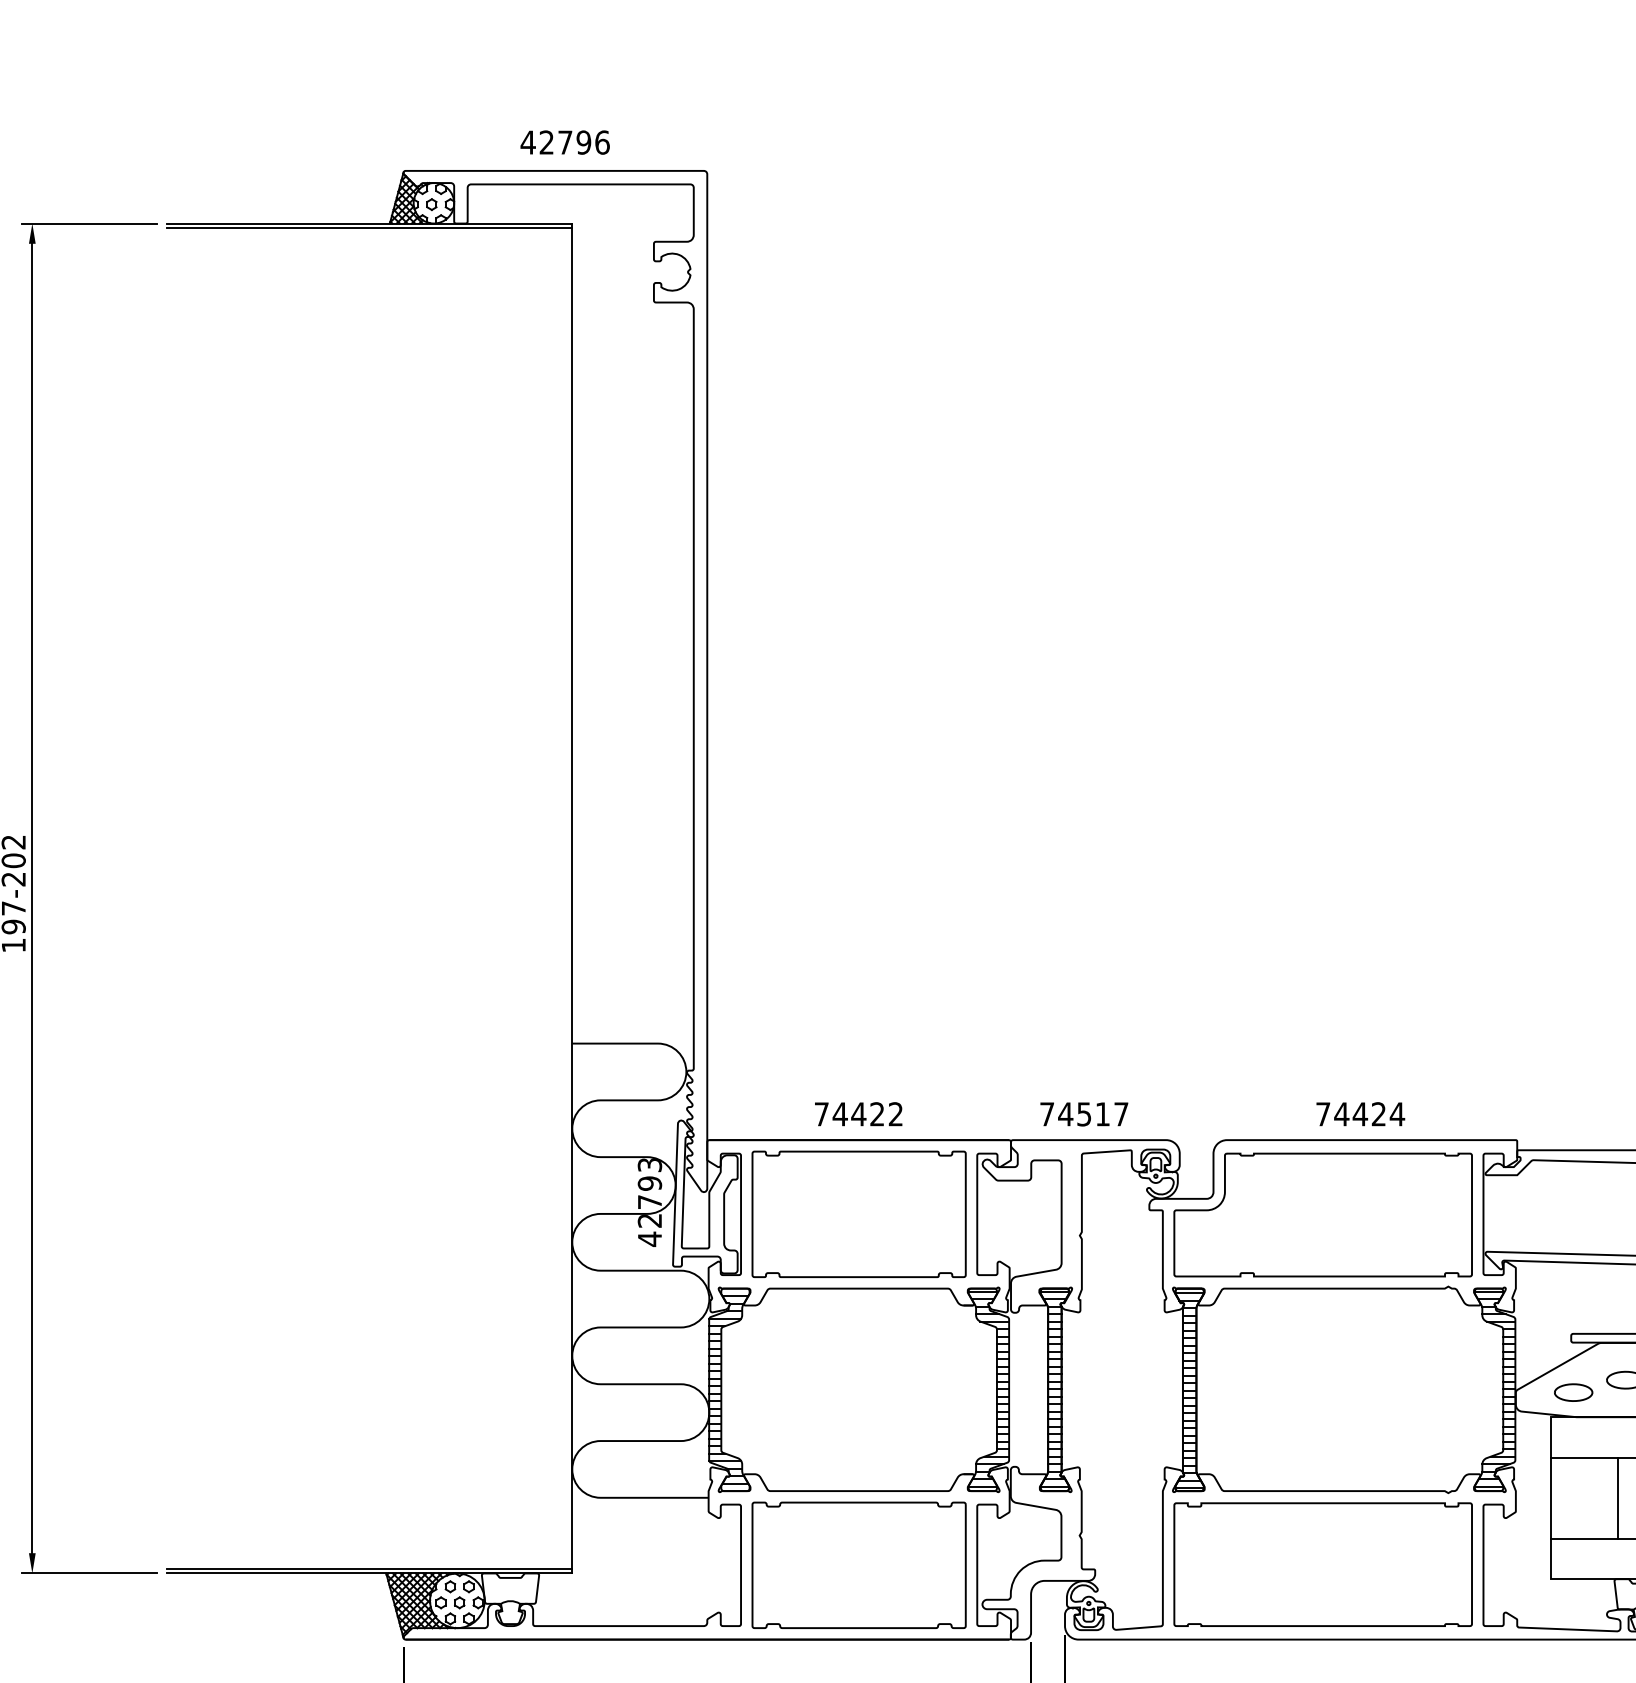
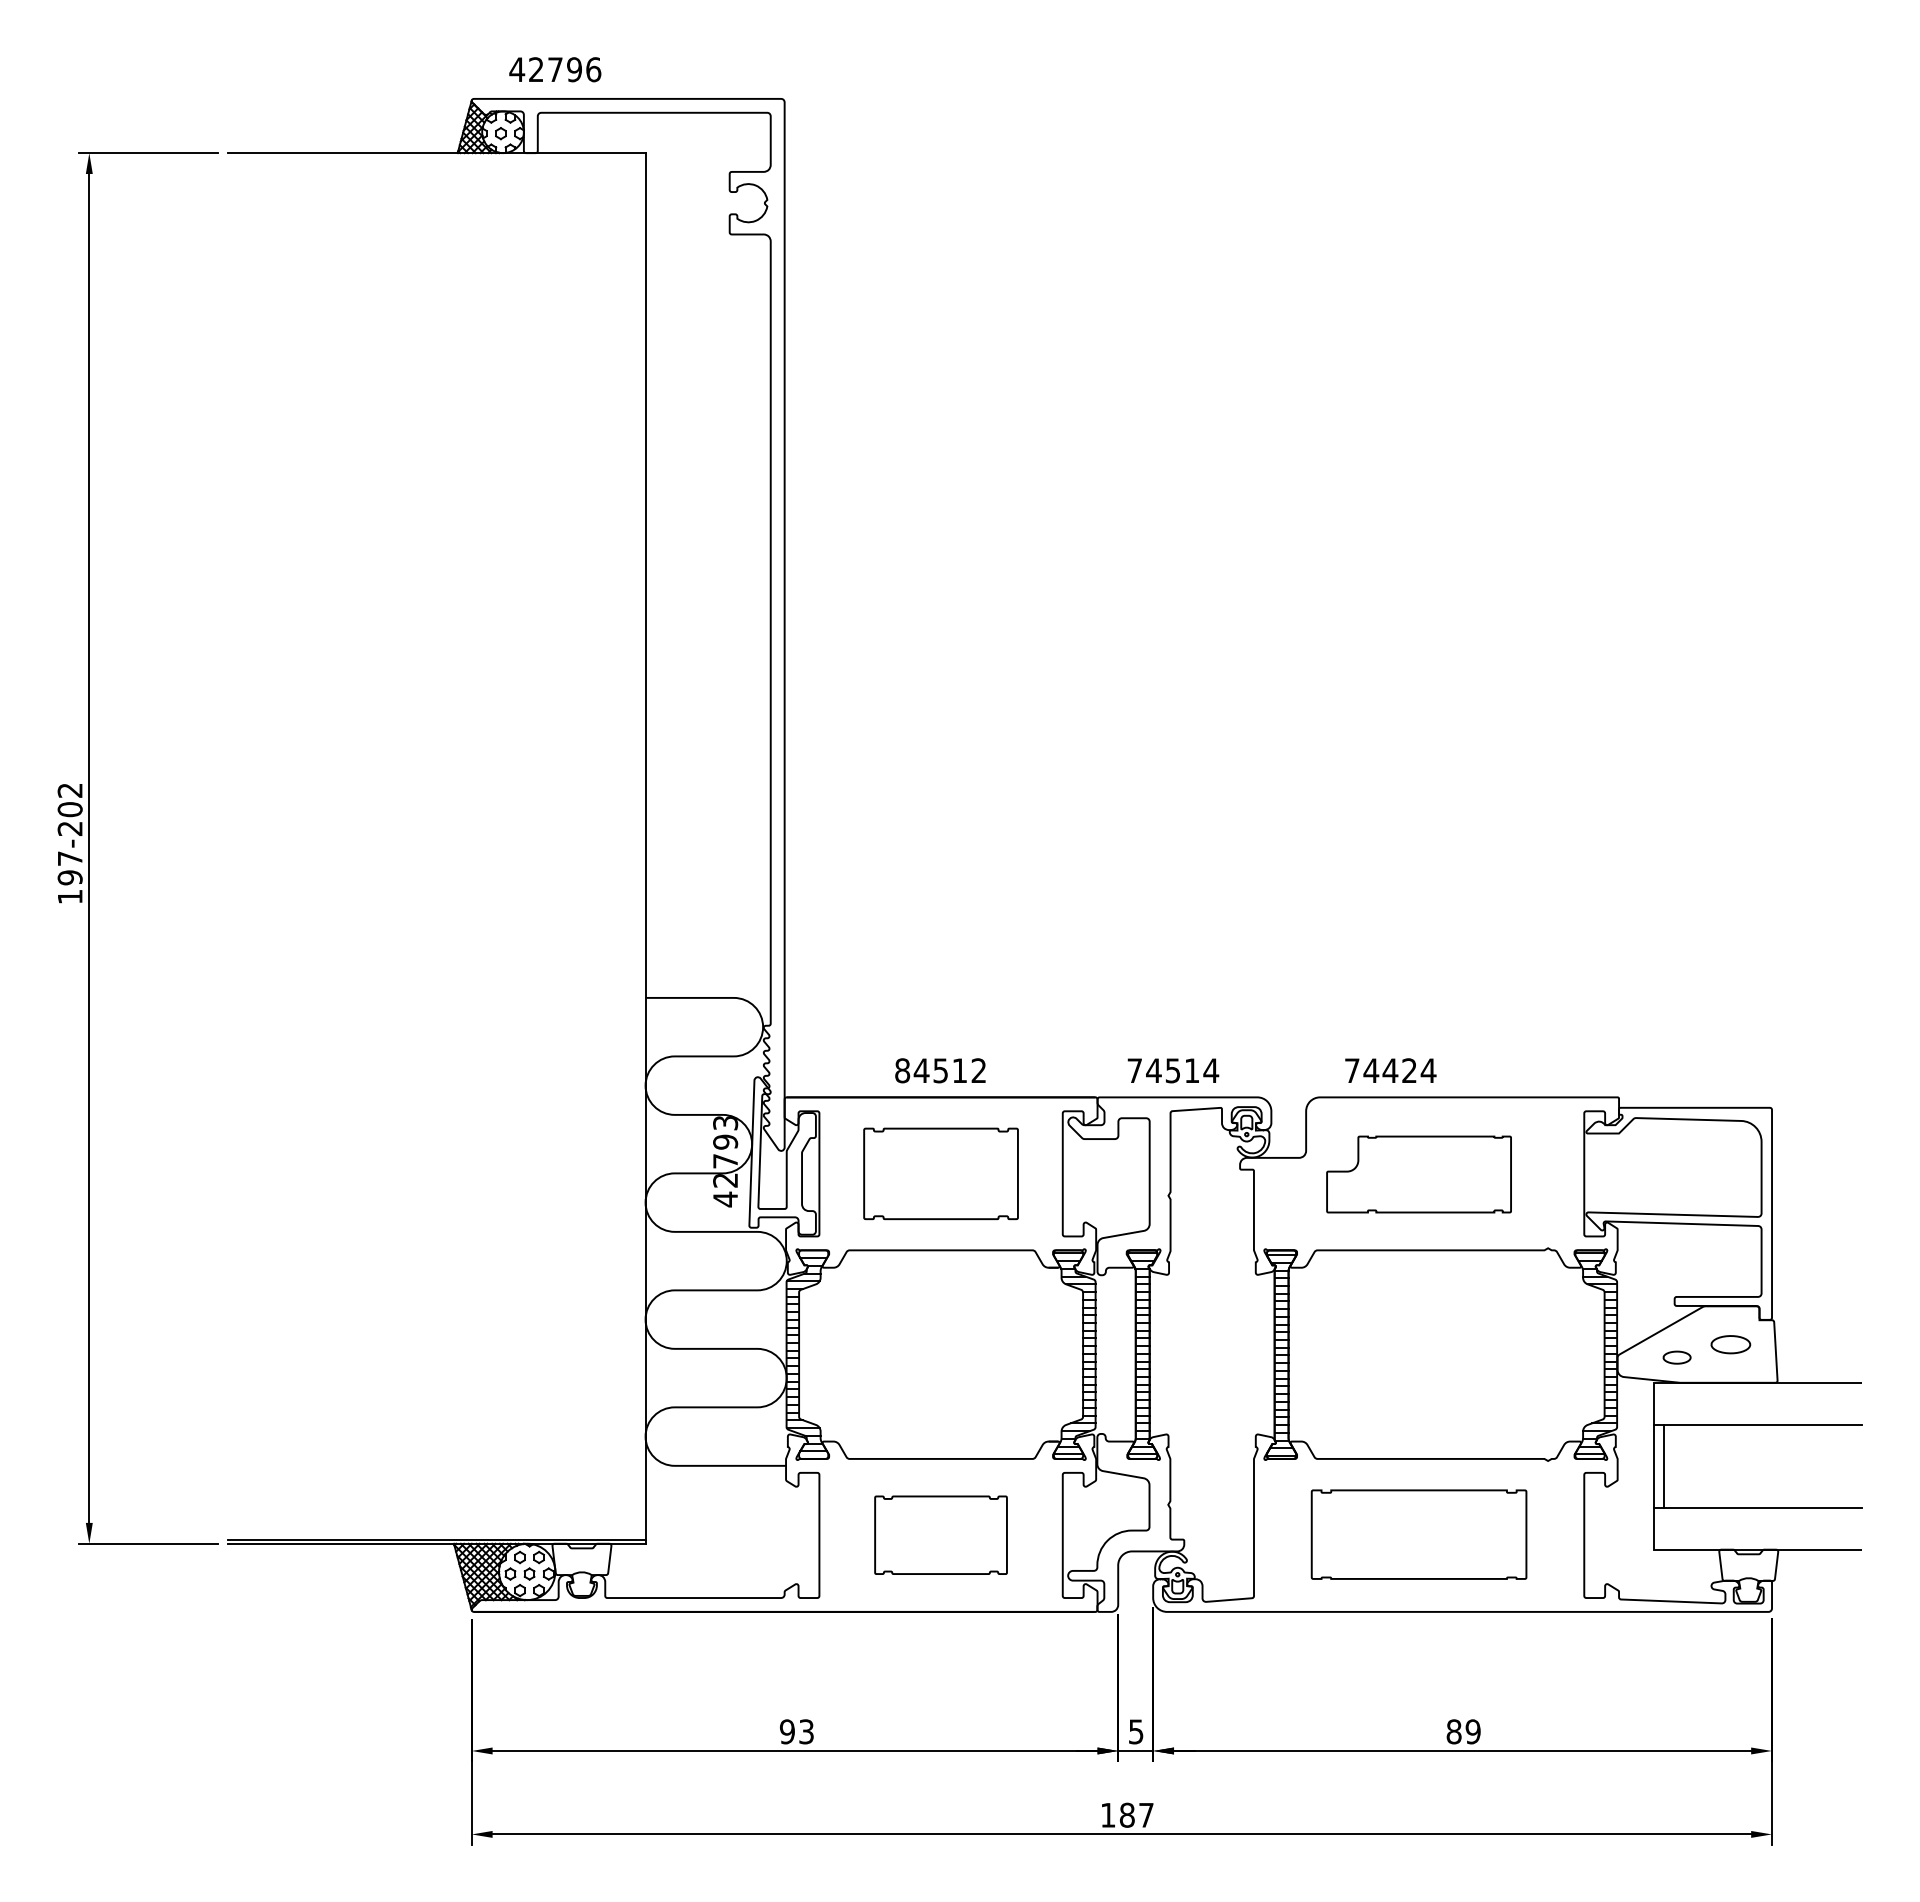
text: (565, 142) -> (555, 69), moved
line: (369, 227) -> (436, 157), removed
text: (848, 1114) -> (930, 1070), 74422 -> 84512
text: (1121, 1114) -> (1211, 1070), 74517 -> 74514
text: (1360, 1114) -> (1390, 1070), moved
part: (858, 1214) -> (940, 1173), size x0.7
part: (1322, 1214) -> (1418, 1174), size x0.6
part: (1573, 1392) -> (1676, 1357), size x0.7
line: (1618, 1497) -> (1664, 1465), moved
part: (858, 1564) -> (940, 1534), size x0.6
part: (1322, 1564) -> (1418, 1534), size x0.7

